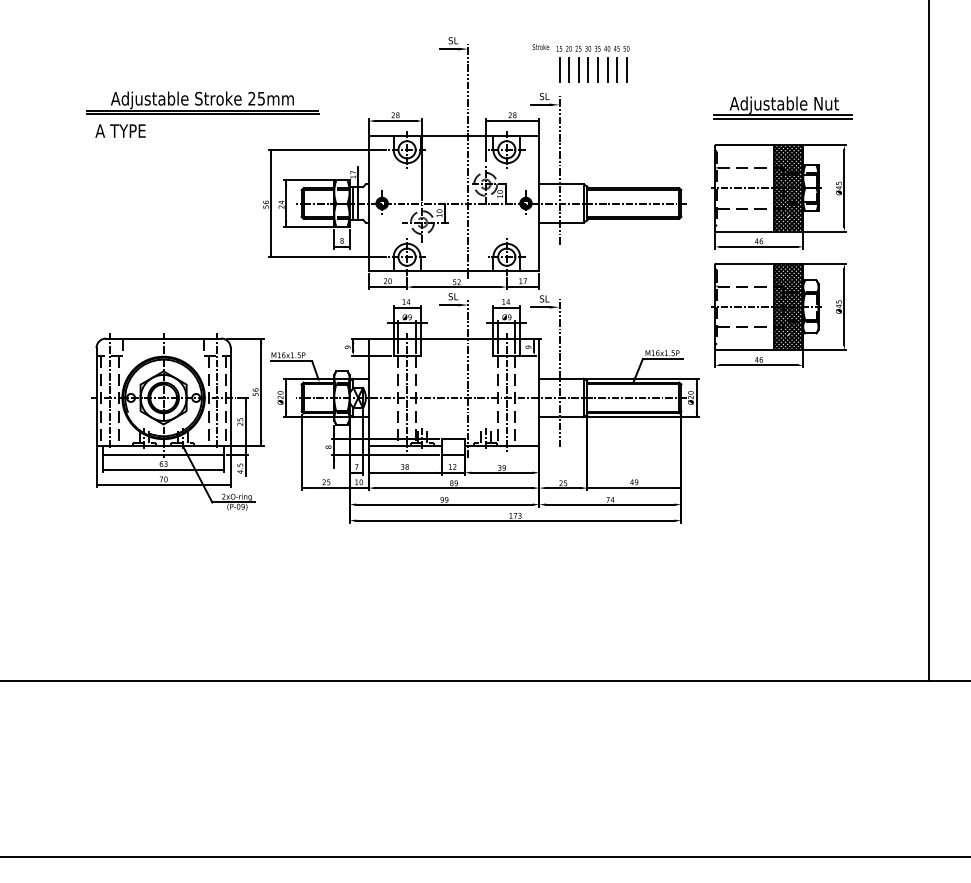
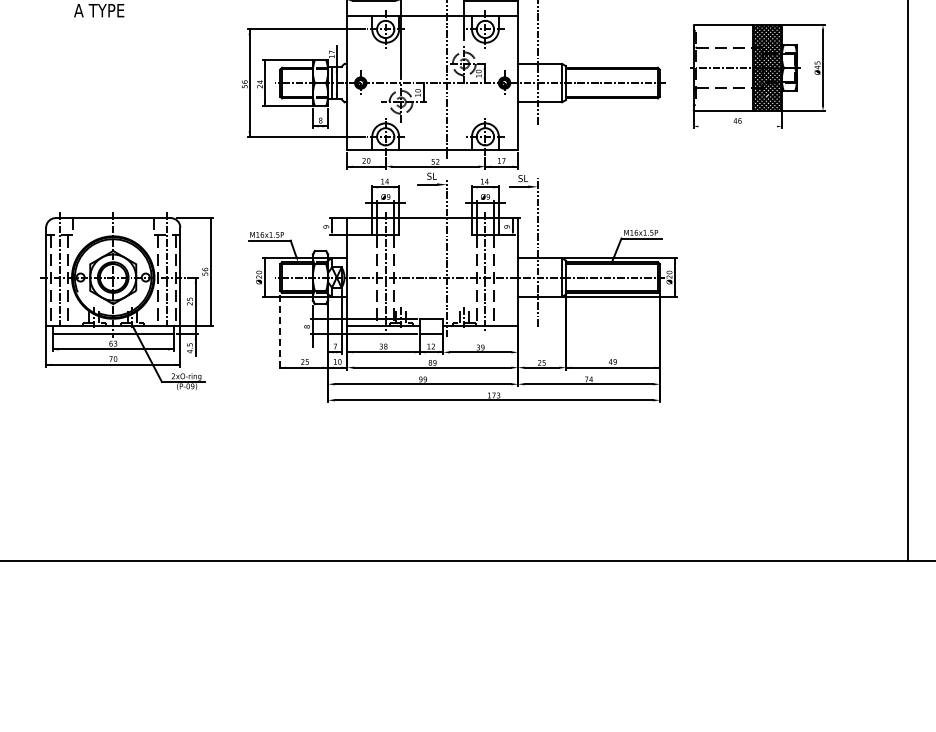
line: (758, 246) -> (737, 126), removed
part: (778, 315) -> (757, 195), removed
part: (177, 421) -> (127, 301), moved
line: (301, 452) -> (280, 332), solid -> dashed

